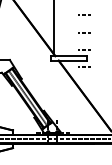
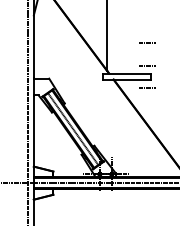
line: (84, 15) -> (147, 19), removed

